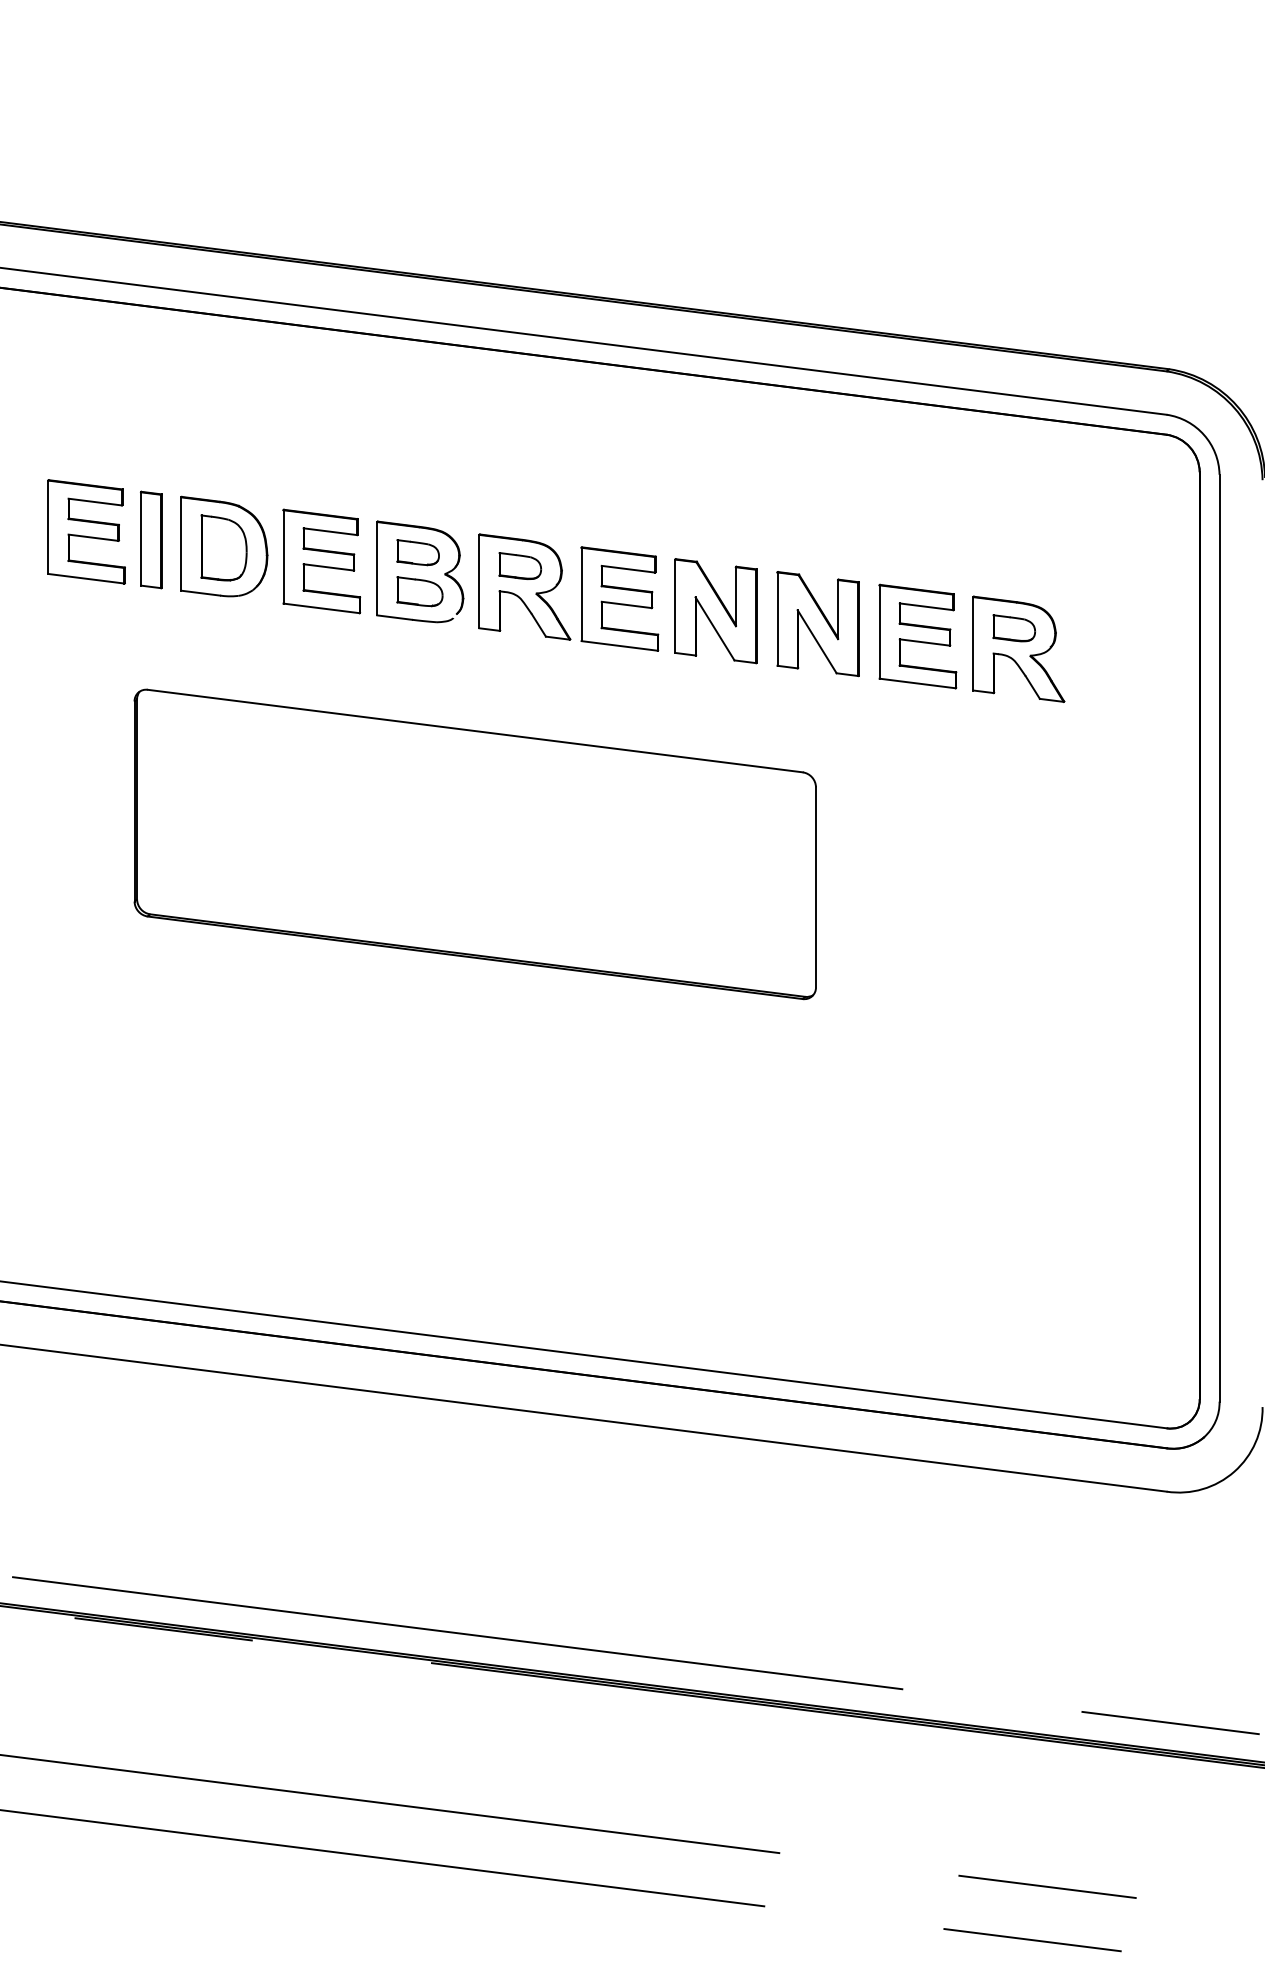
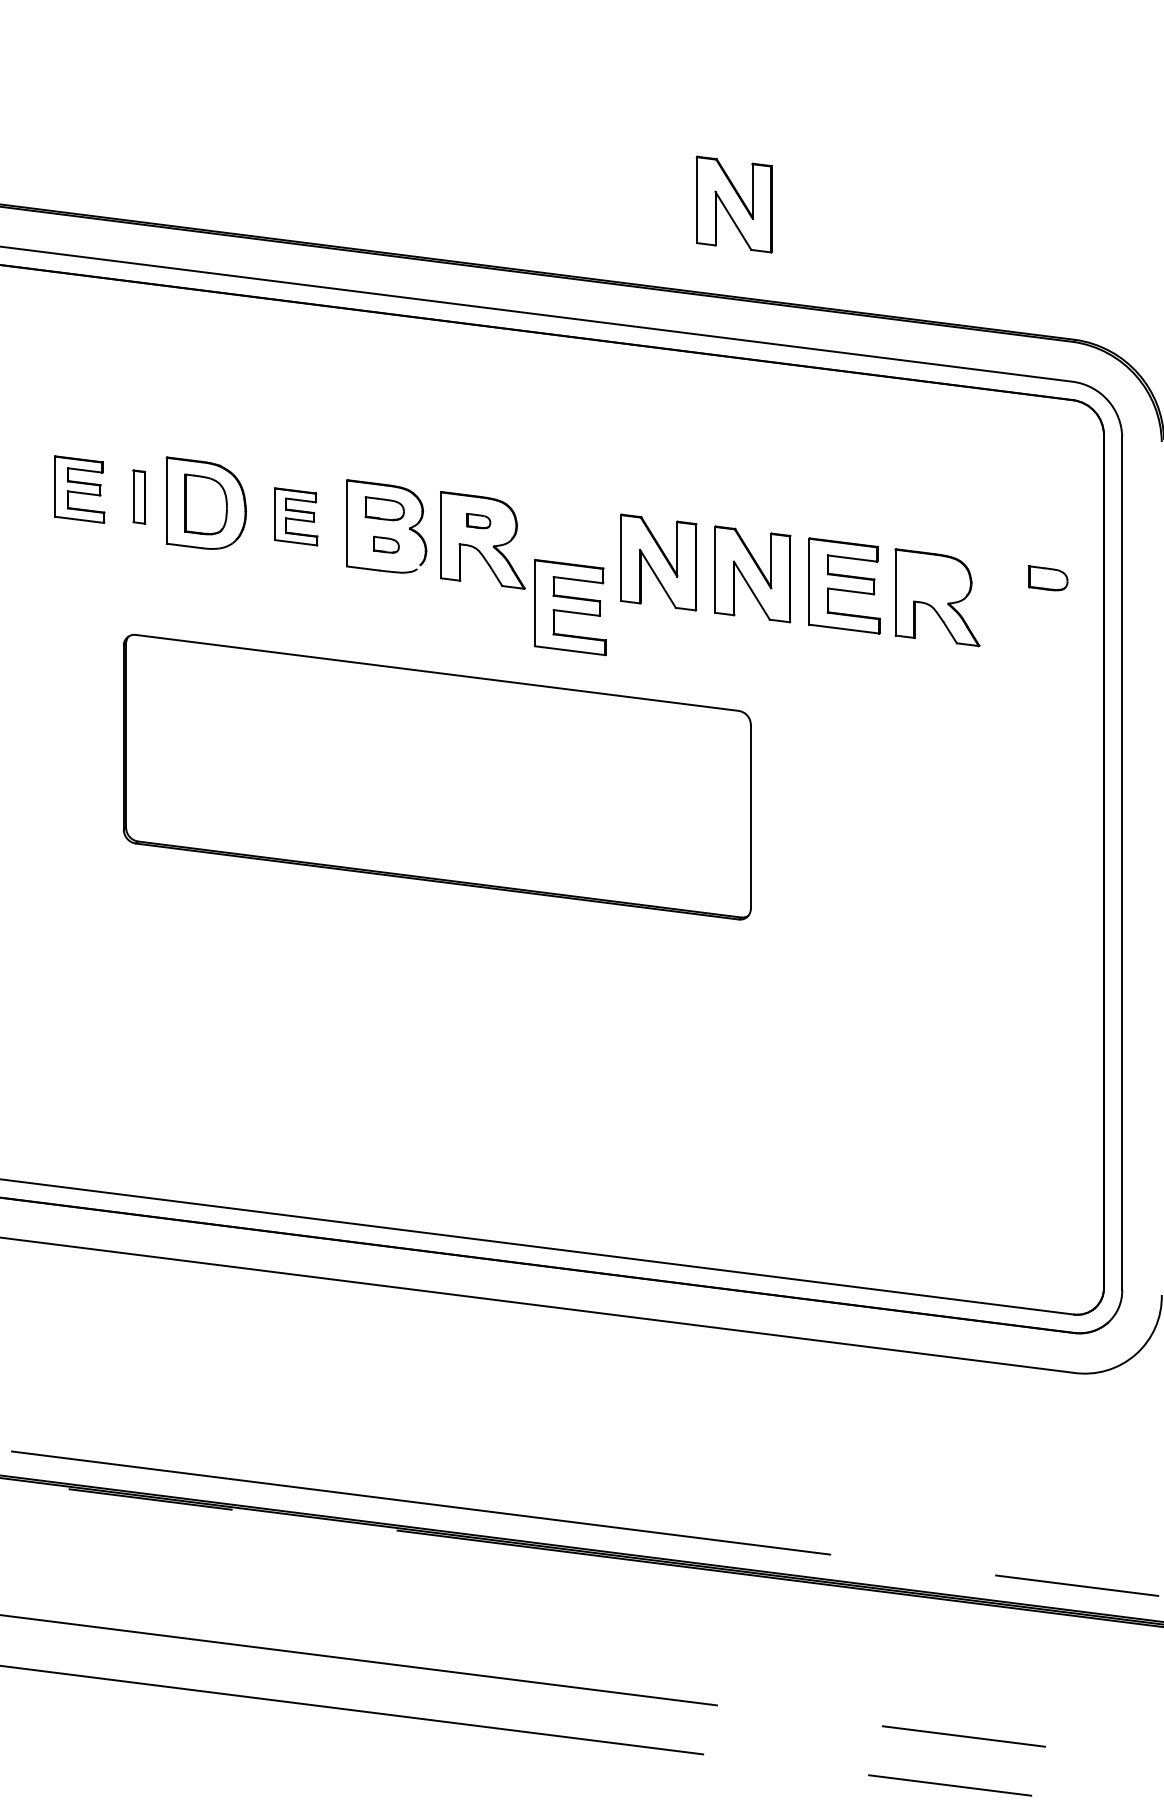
part: (797, 222) -> (733, 204), added
part: (86, 531) -> (79, 489), size x0.7
part: (151, 539) -> (139, 496), size x0.6
part: (321, 561) -> (295, 516), size x0.6
part: (520, 565) -> (478, 520), size x0.6
part: (419, 591) -> (385, 544), size x0.6
part: (619, 598) -> (570, 607), moved
part: (1013, 628) -> (1047, 578), moved

